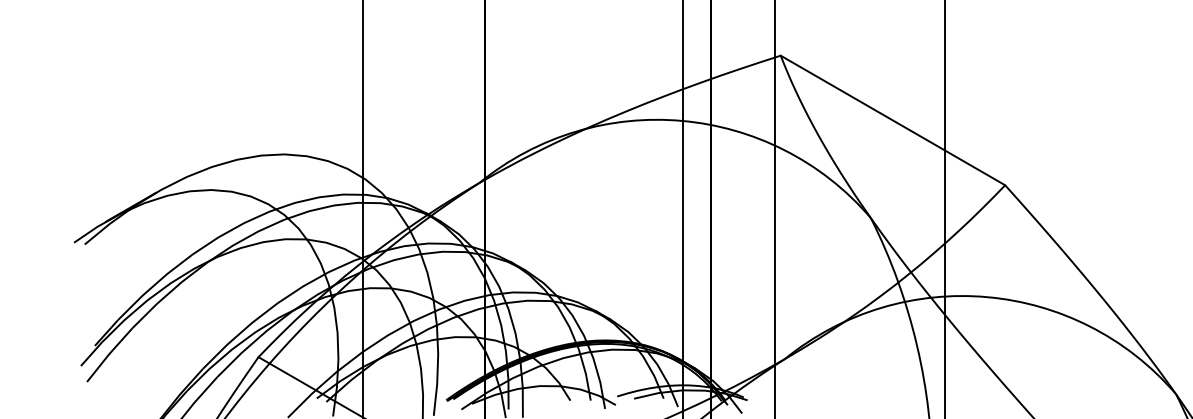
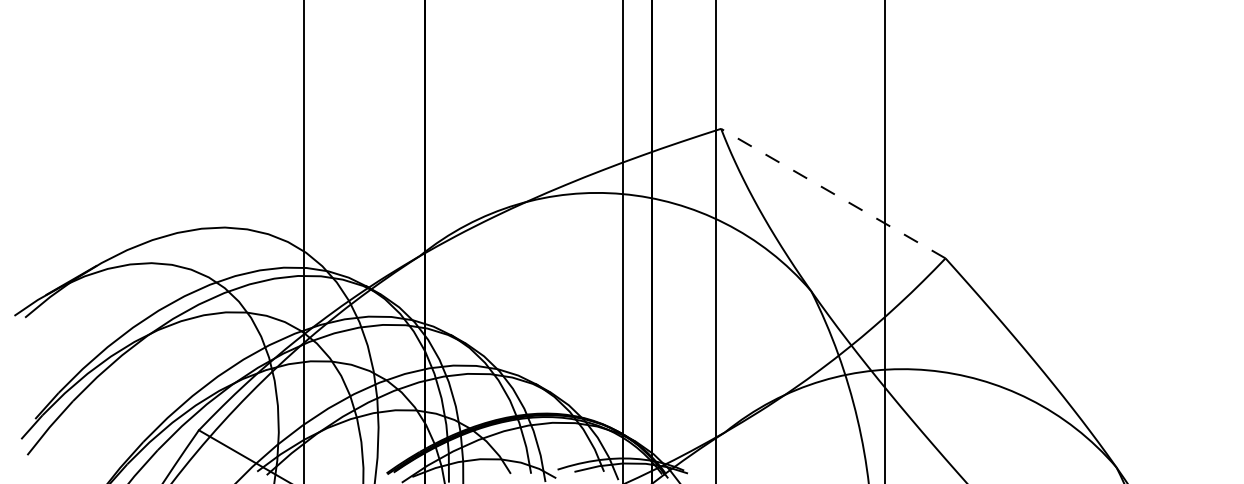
line: (893, 120) -> (833, 193), solid -> dashed

